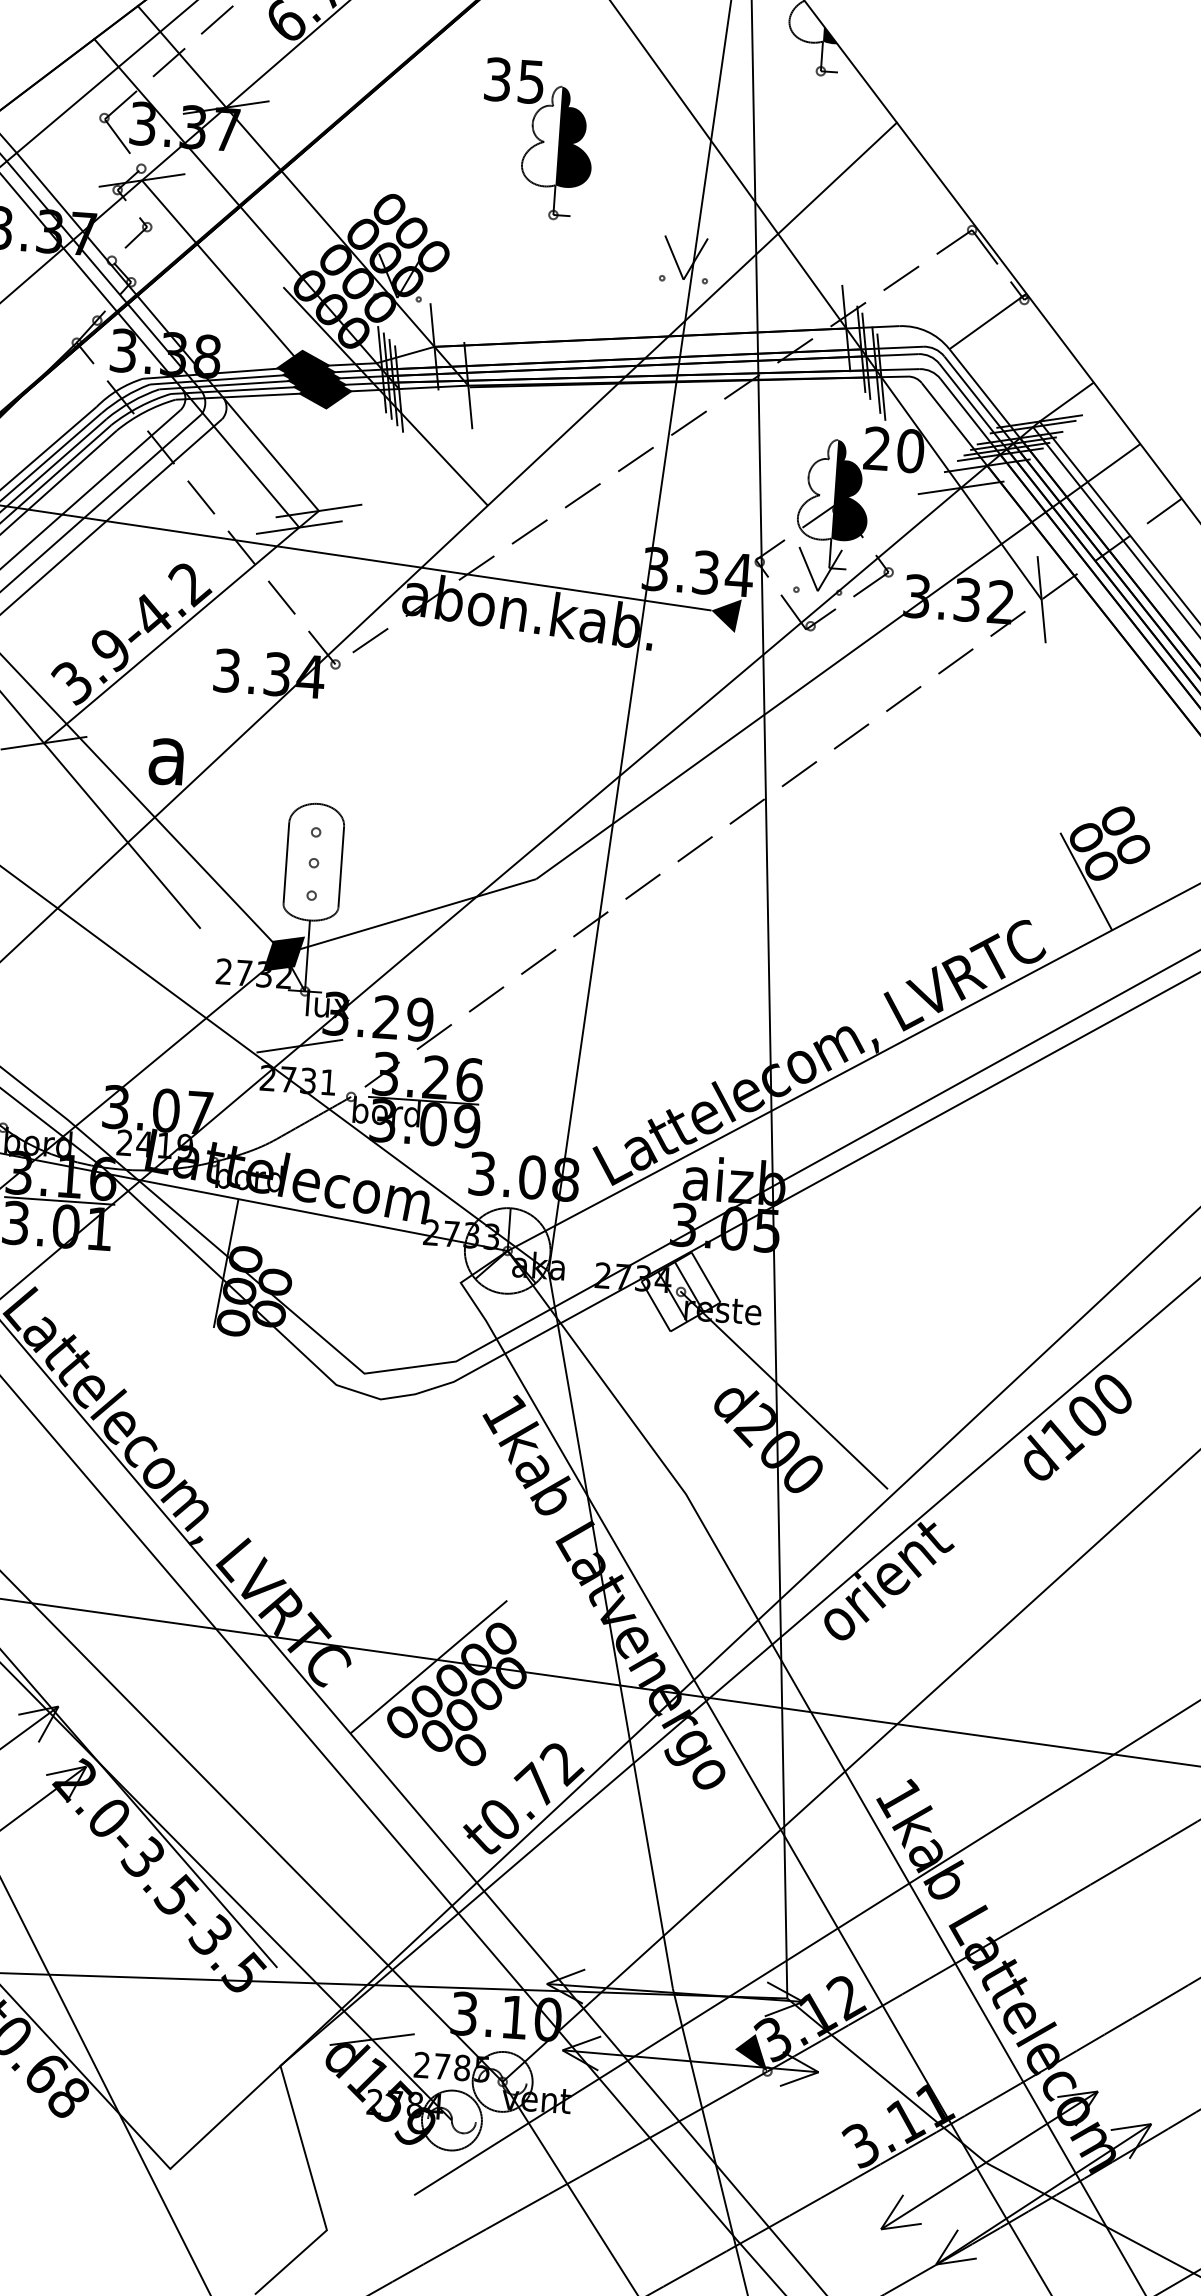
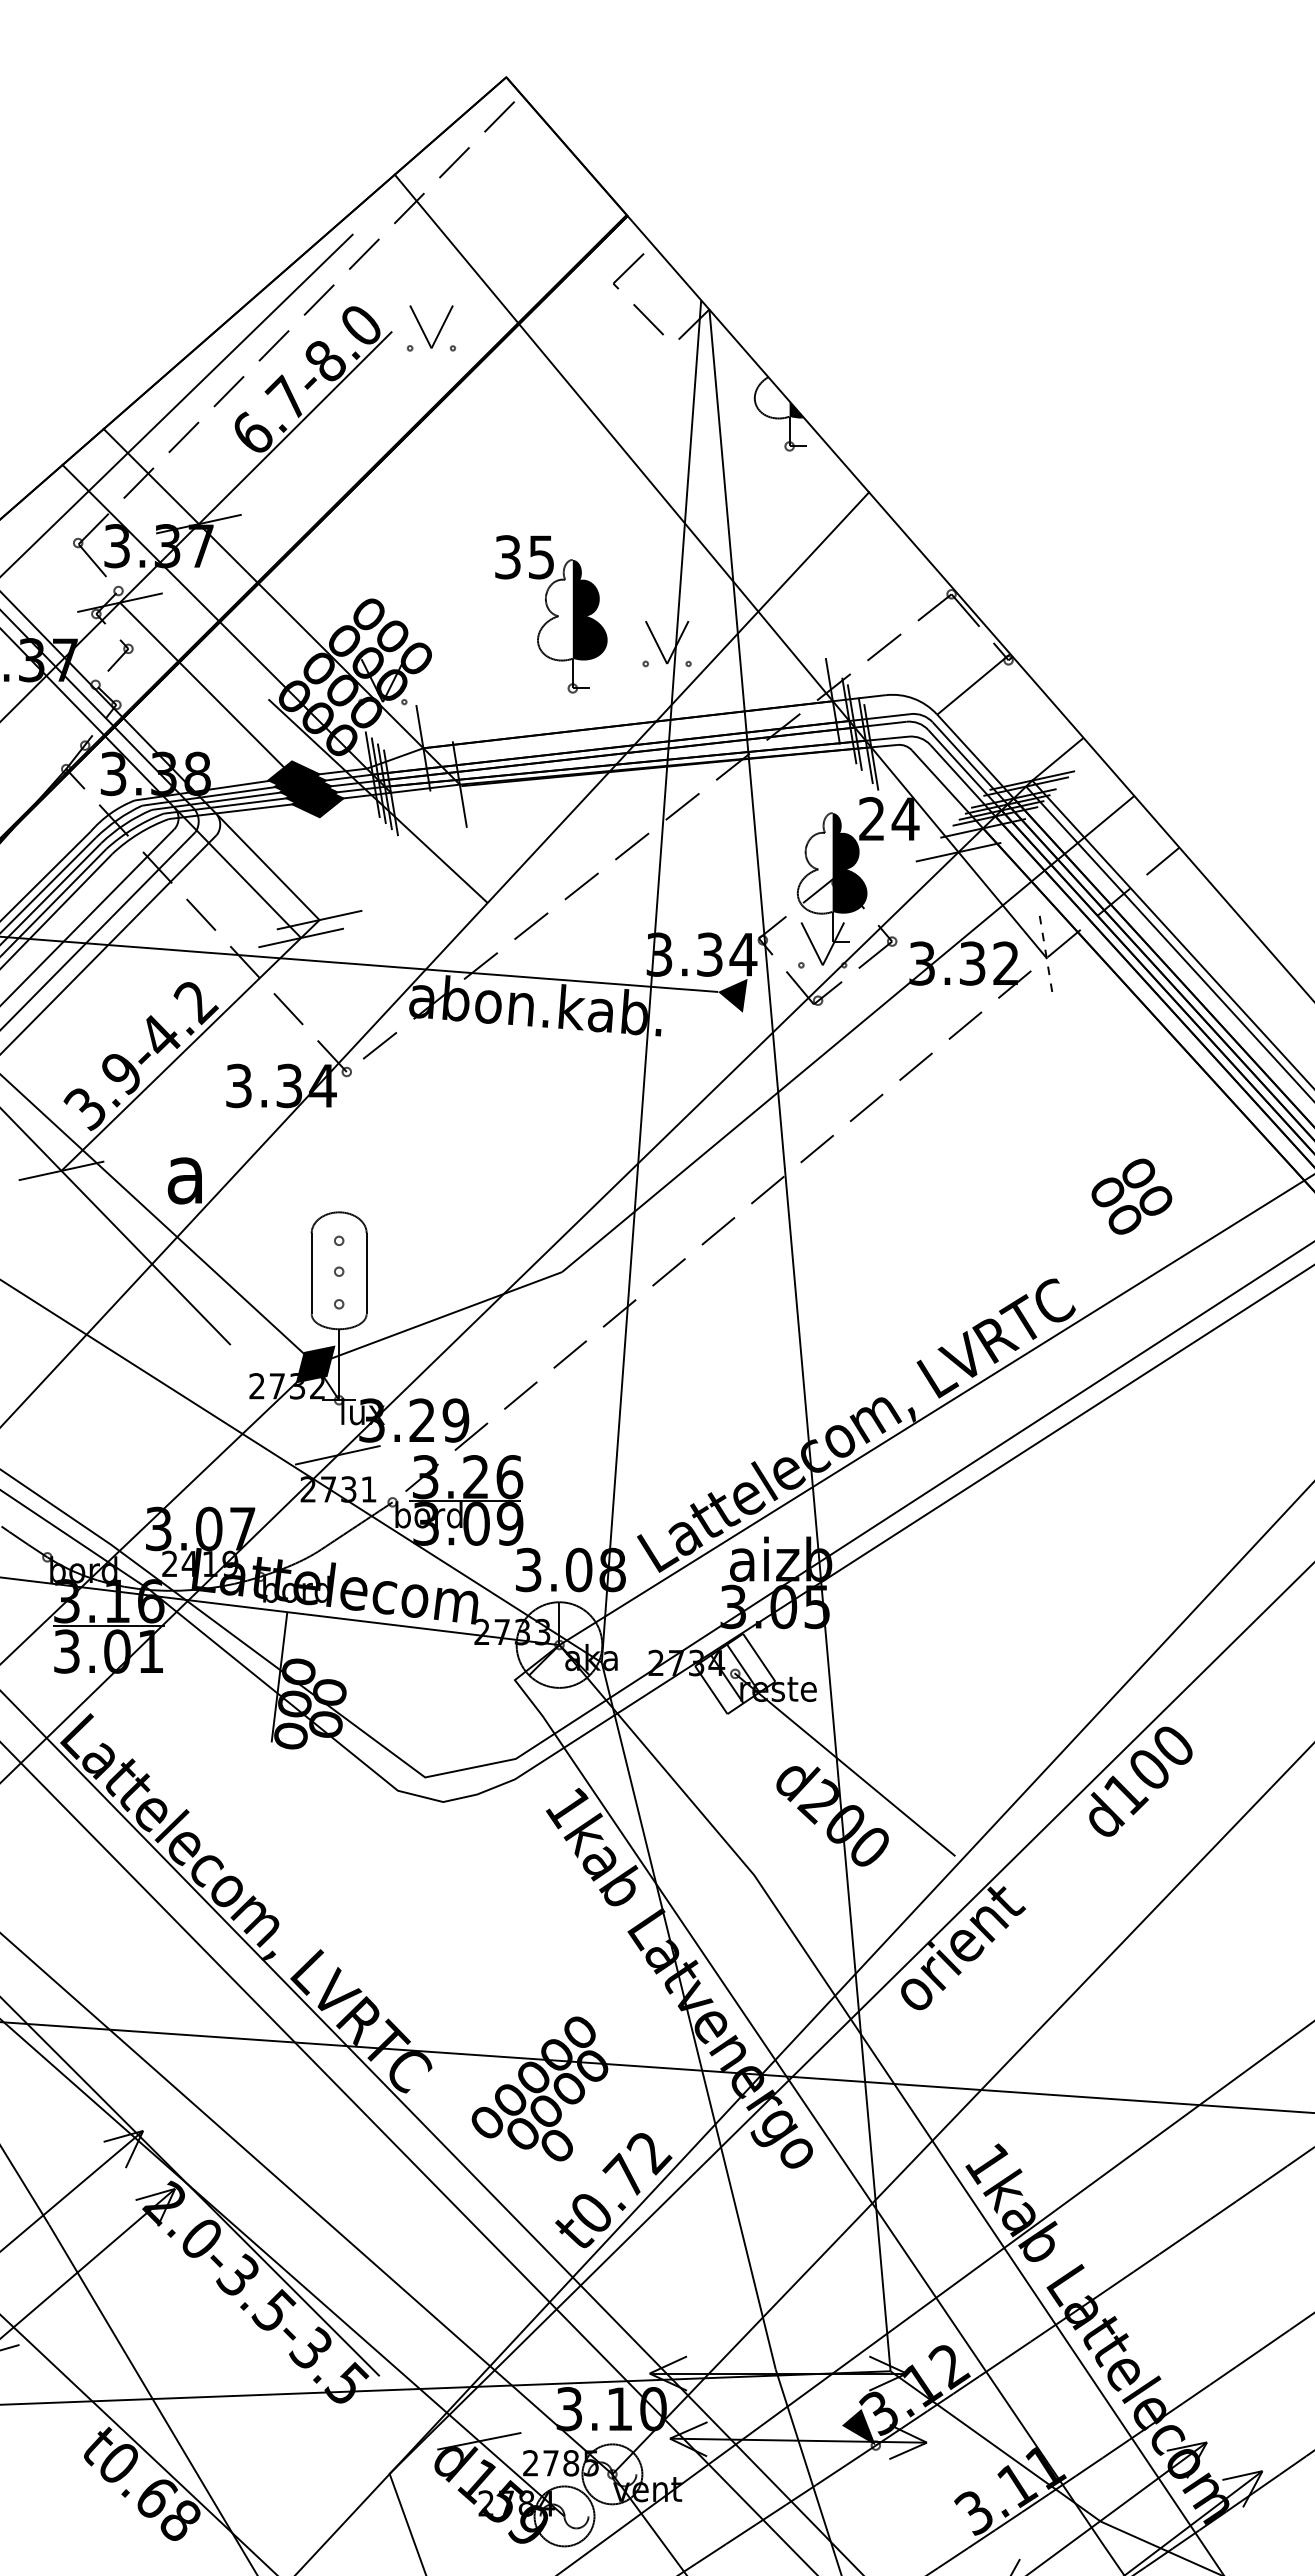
part: (537, 139) -> (551, 614), moved
text: (910, 451) -> (905, 819), 20 -> 24
line: (1041, 600) -> (1046, 958), solid -> dashed
line: (1085, 881) -> (1110, 1236), removed
line: (428, 1666) -> (509, 2065), removed

